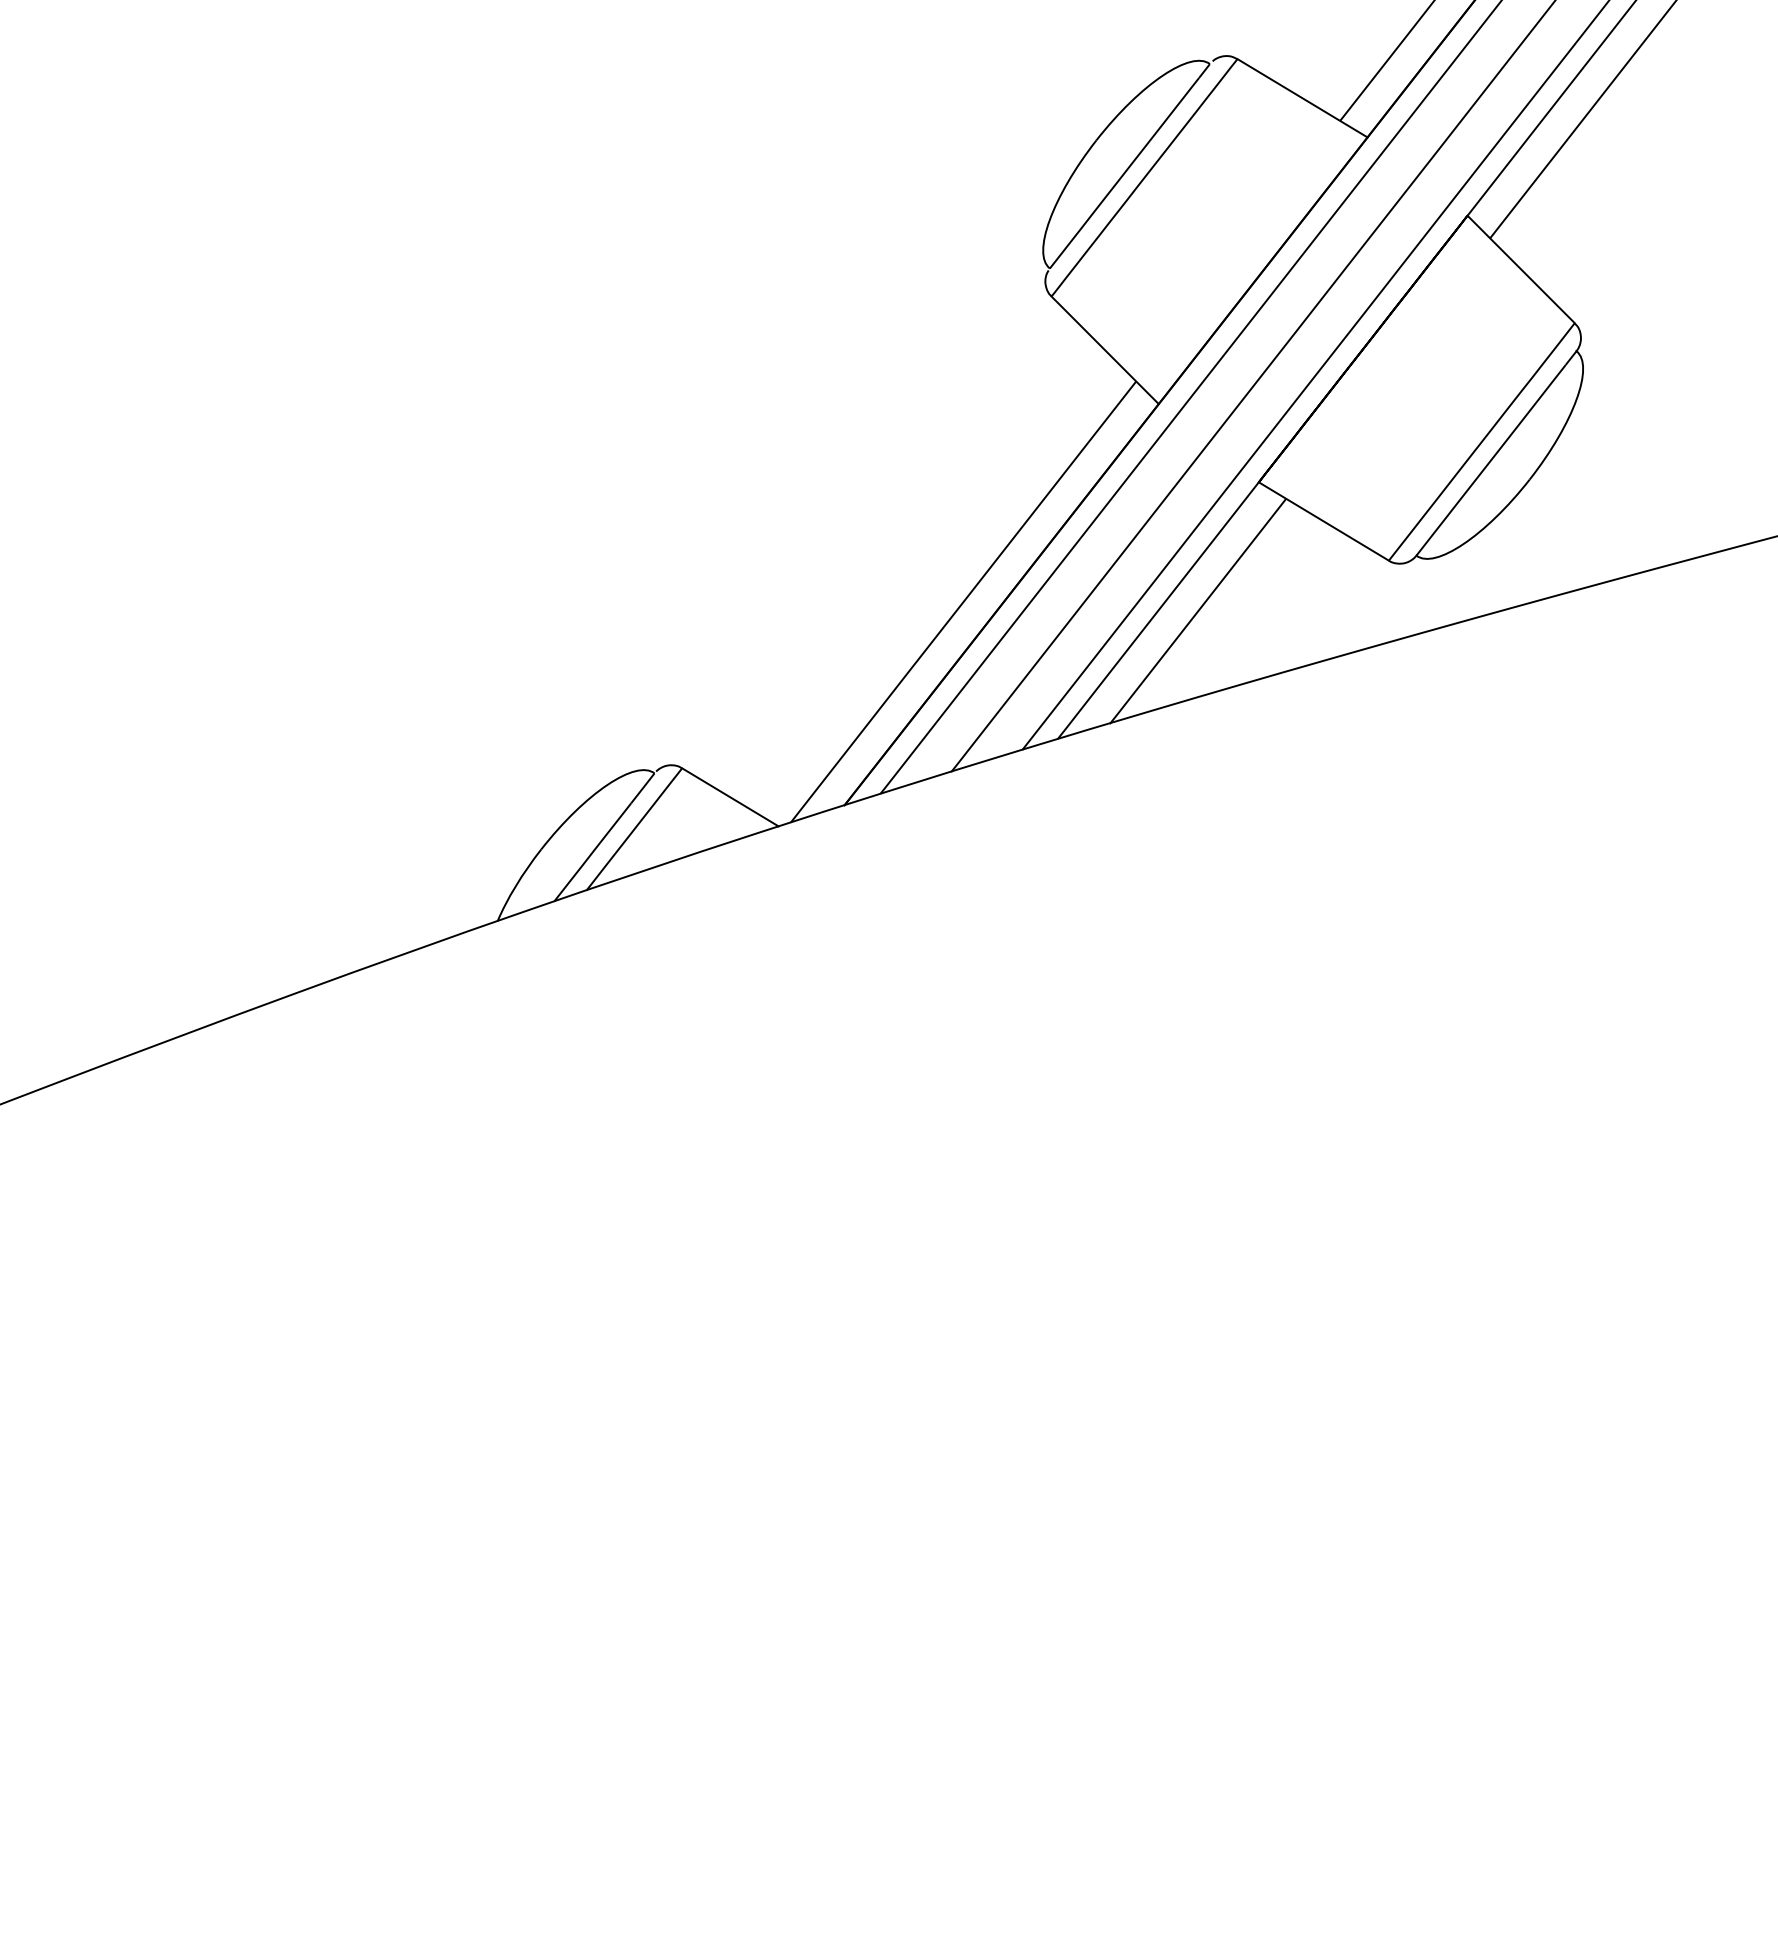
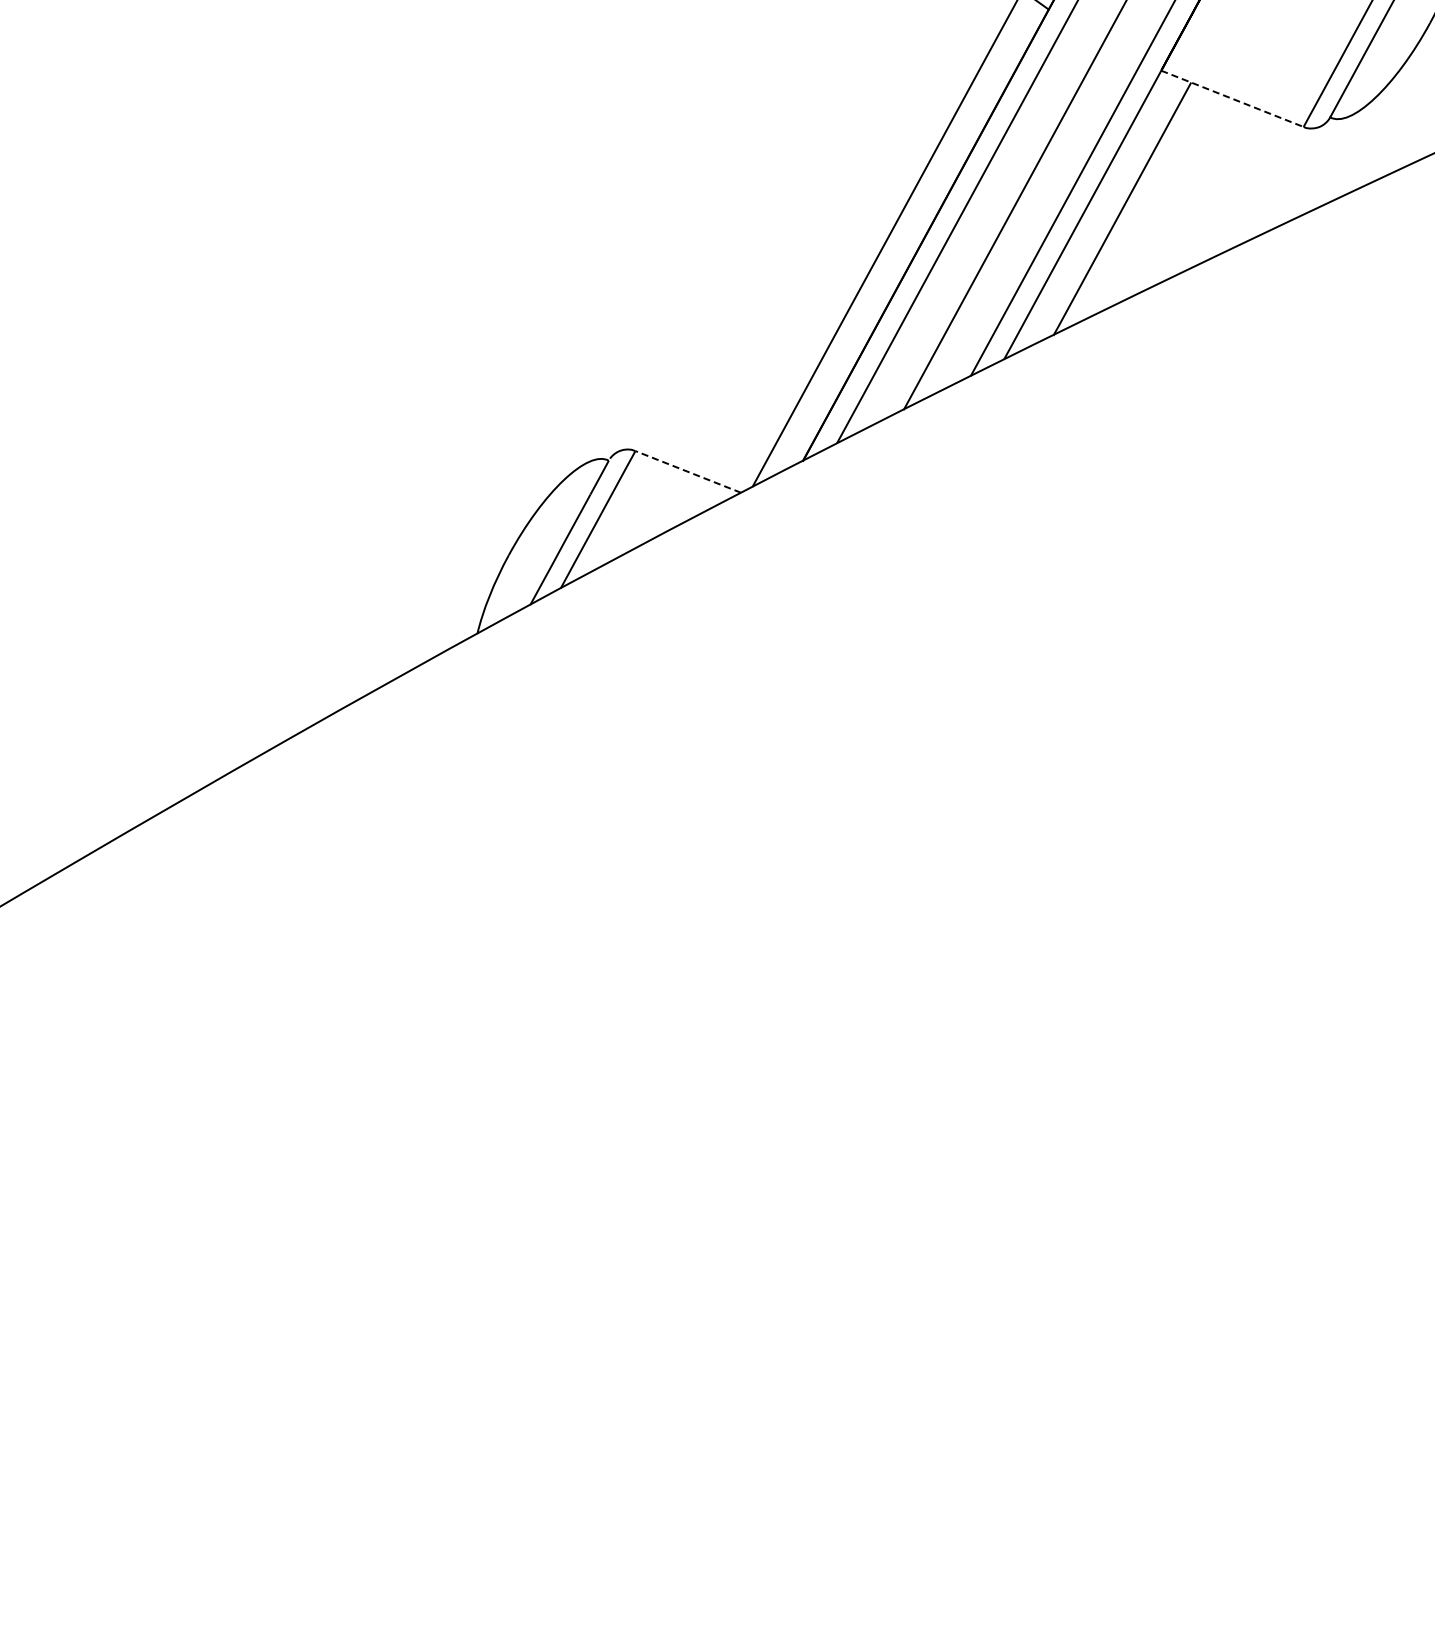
line: (1323, 521) -> (1232, 98), solid -> dashed
line: (730, 797) -> (688, 472), solid -> dashed

